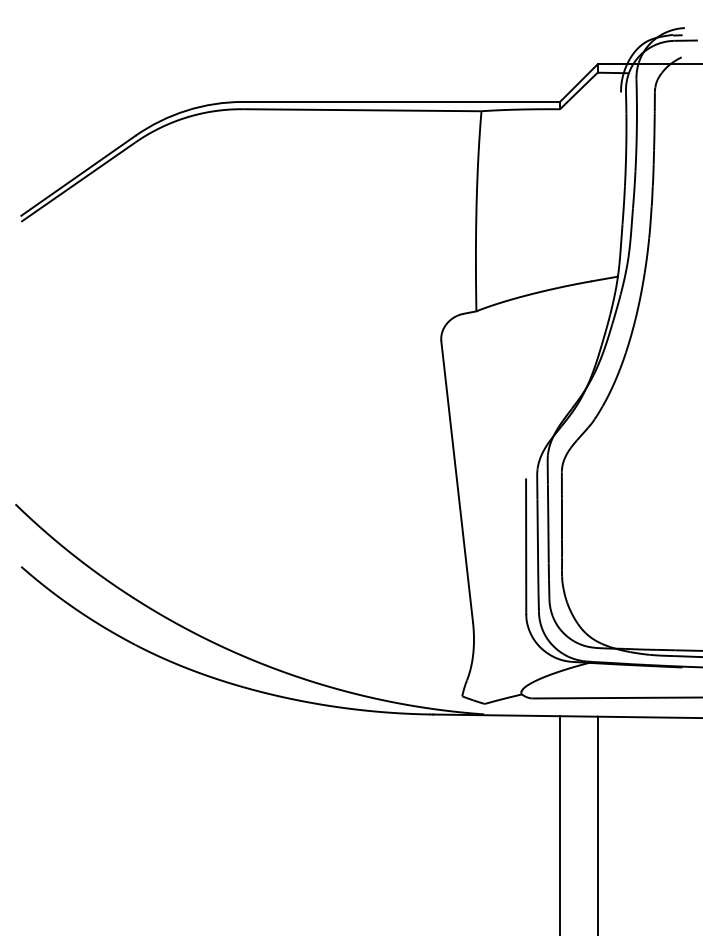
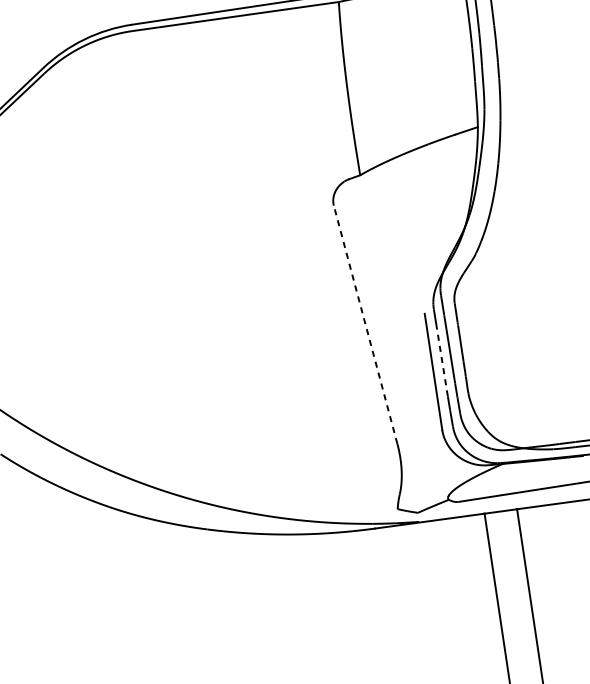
line: (457, 481) -> (365, 324), solid -> dashed
line: (537, 538) -> (442, 363), solid -> dashed

